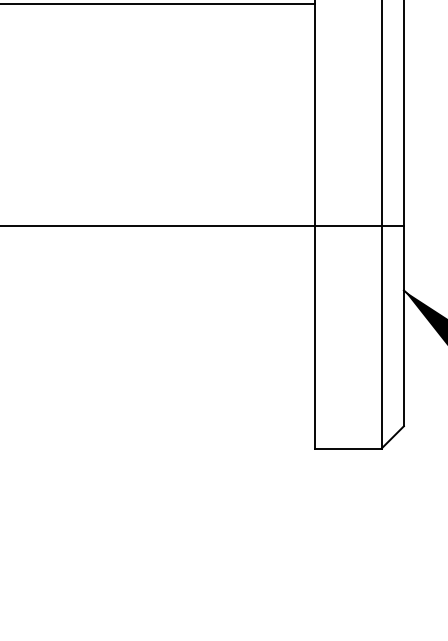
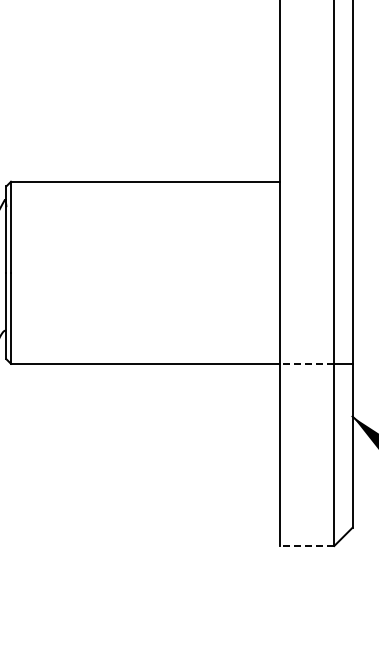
line: (347, 225) -> (306, 363), solid -> dashed
line: (347, 449) -> (306, 546), solid -> dashed

